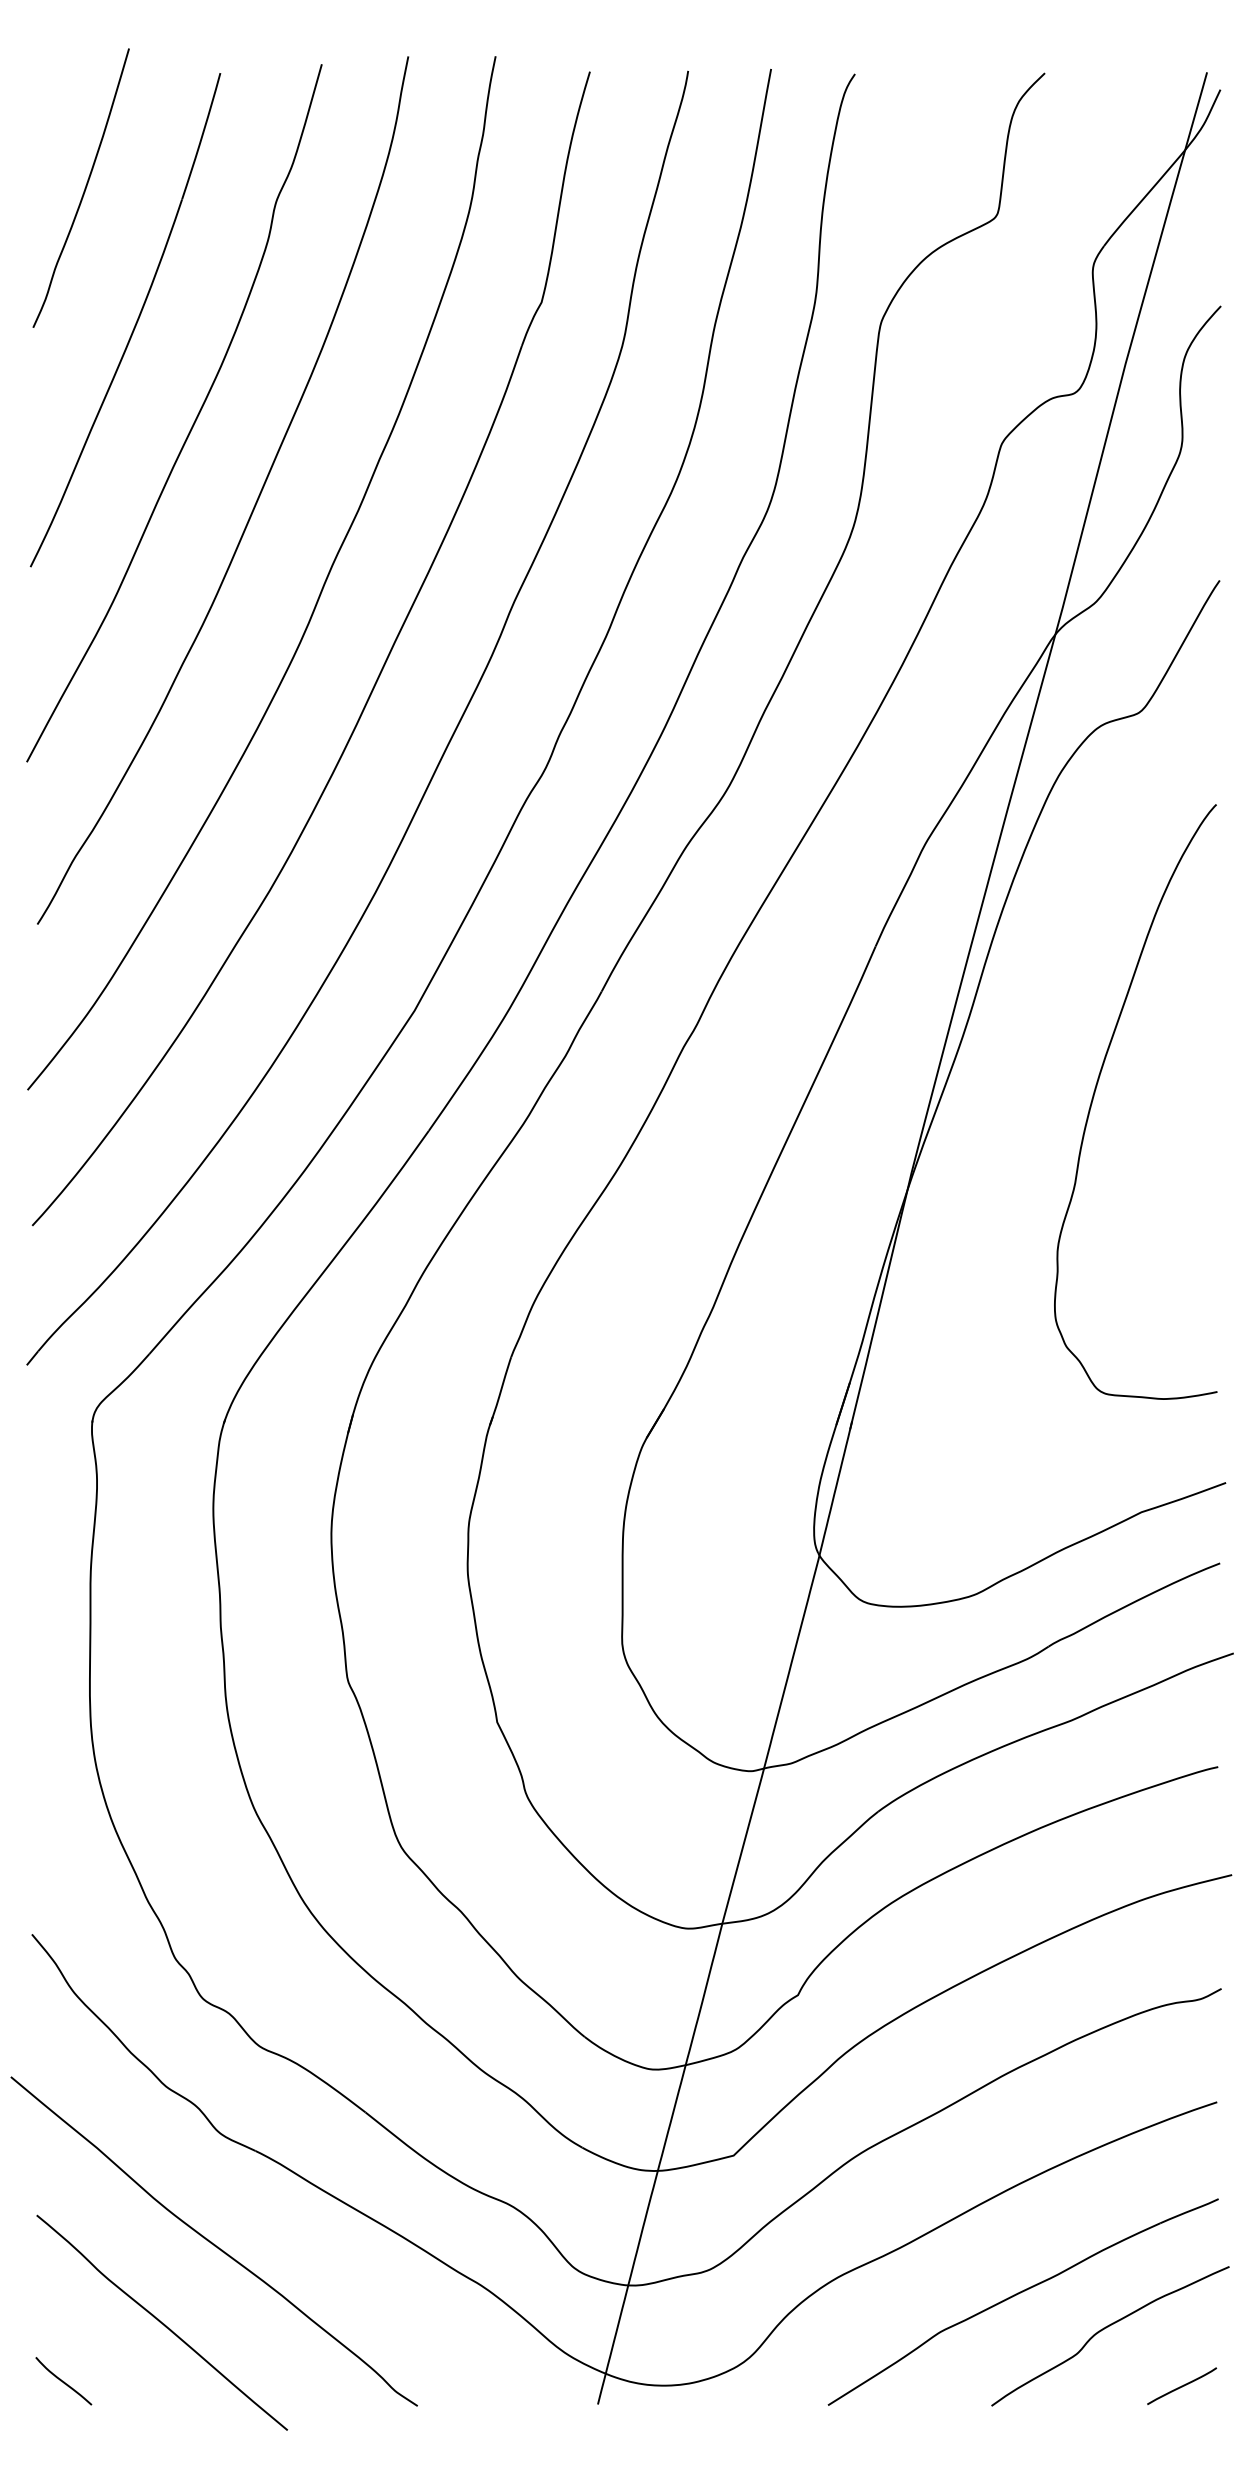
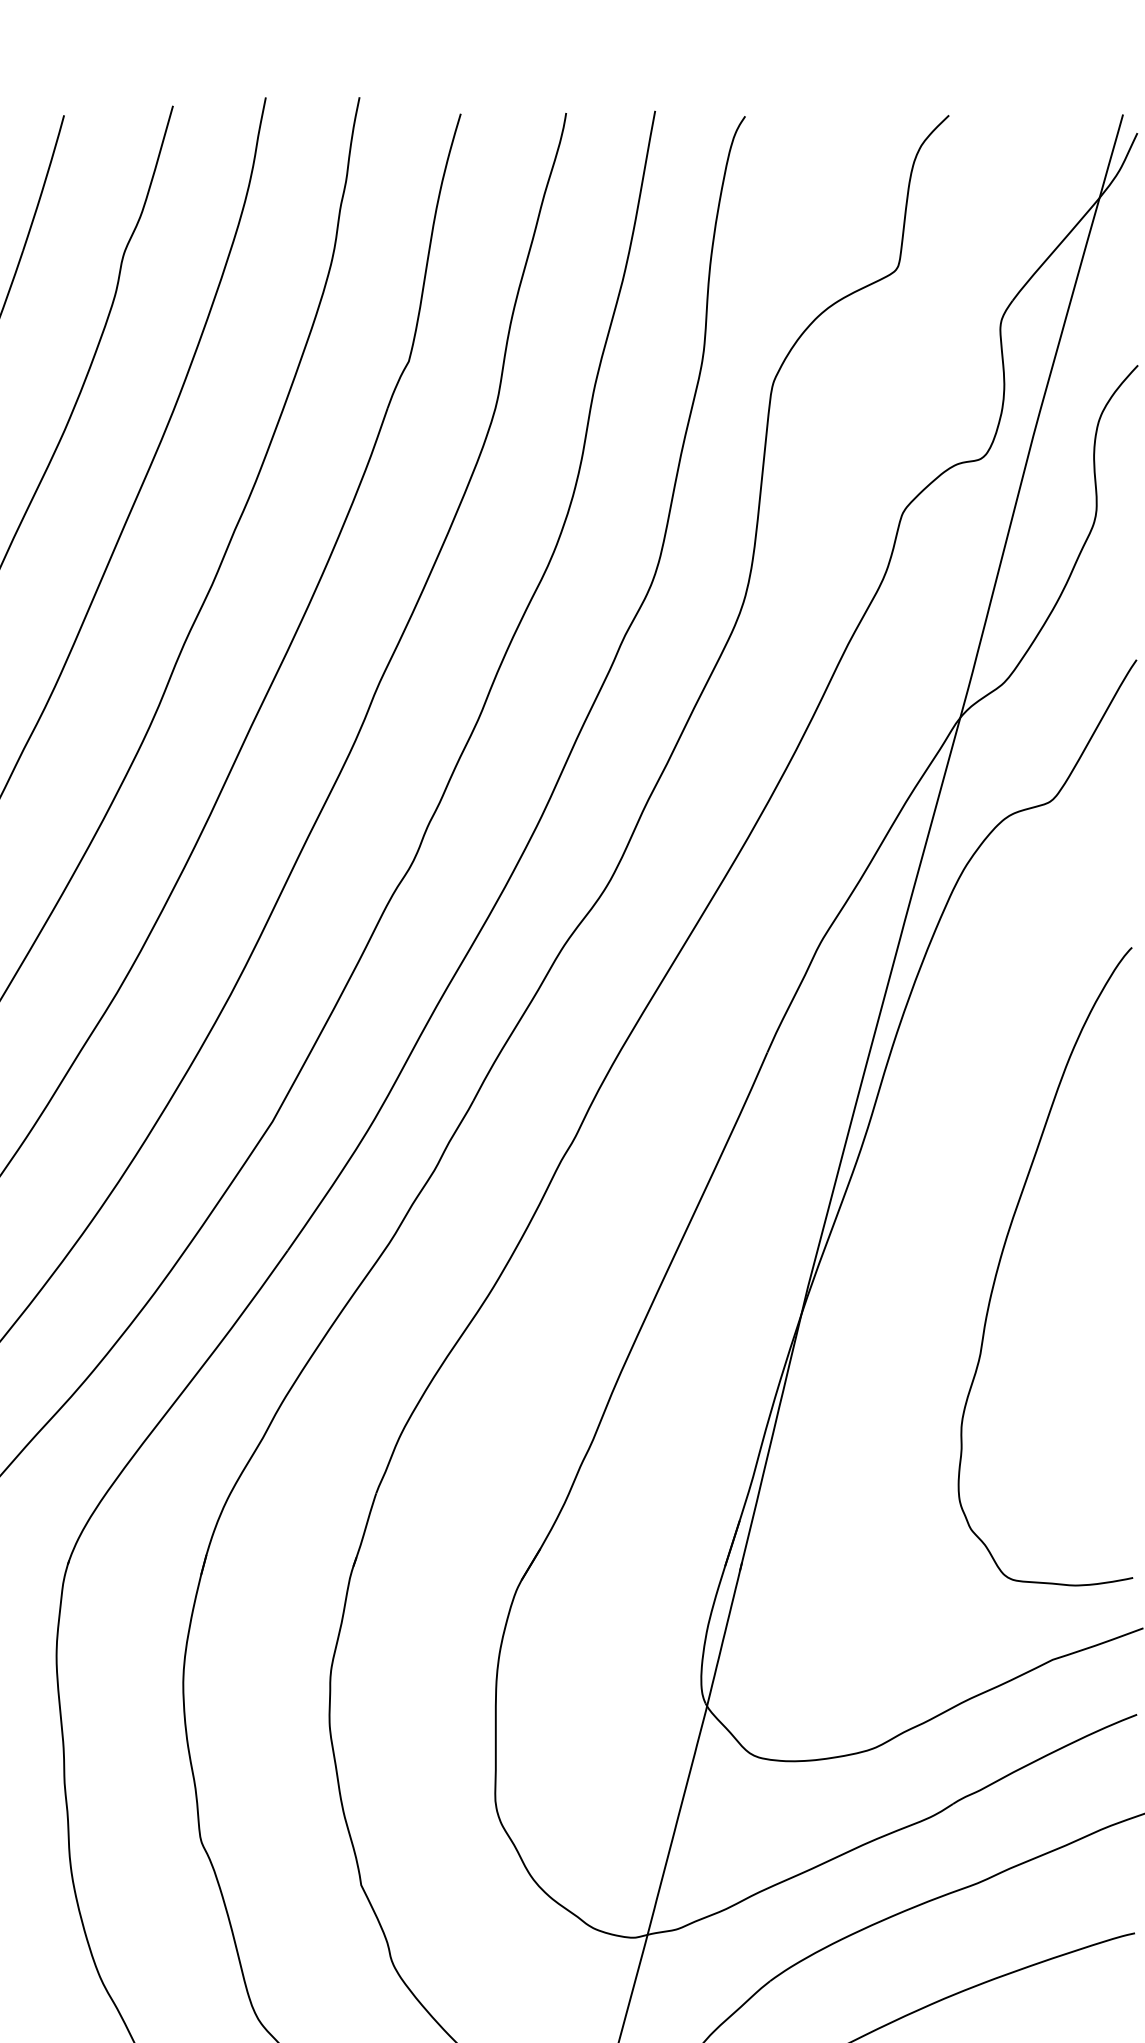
curve: (1095, 1093) -> (1002, 1257), moved

